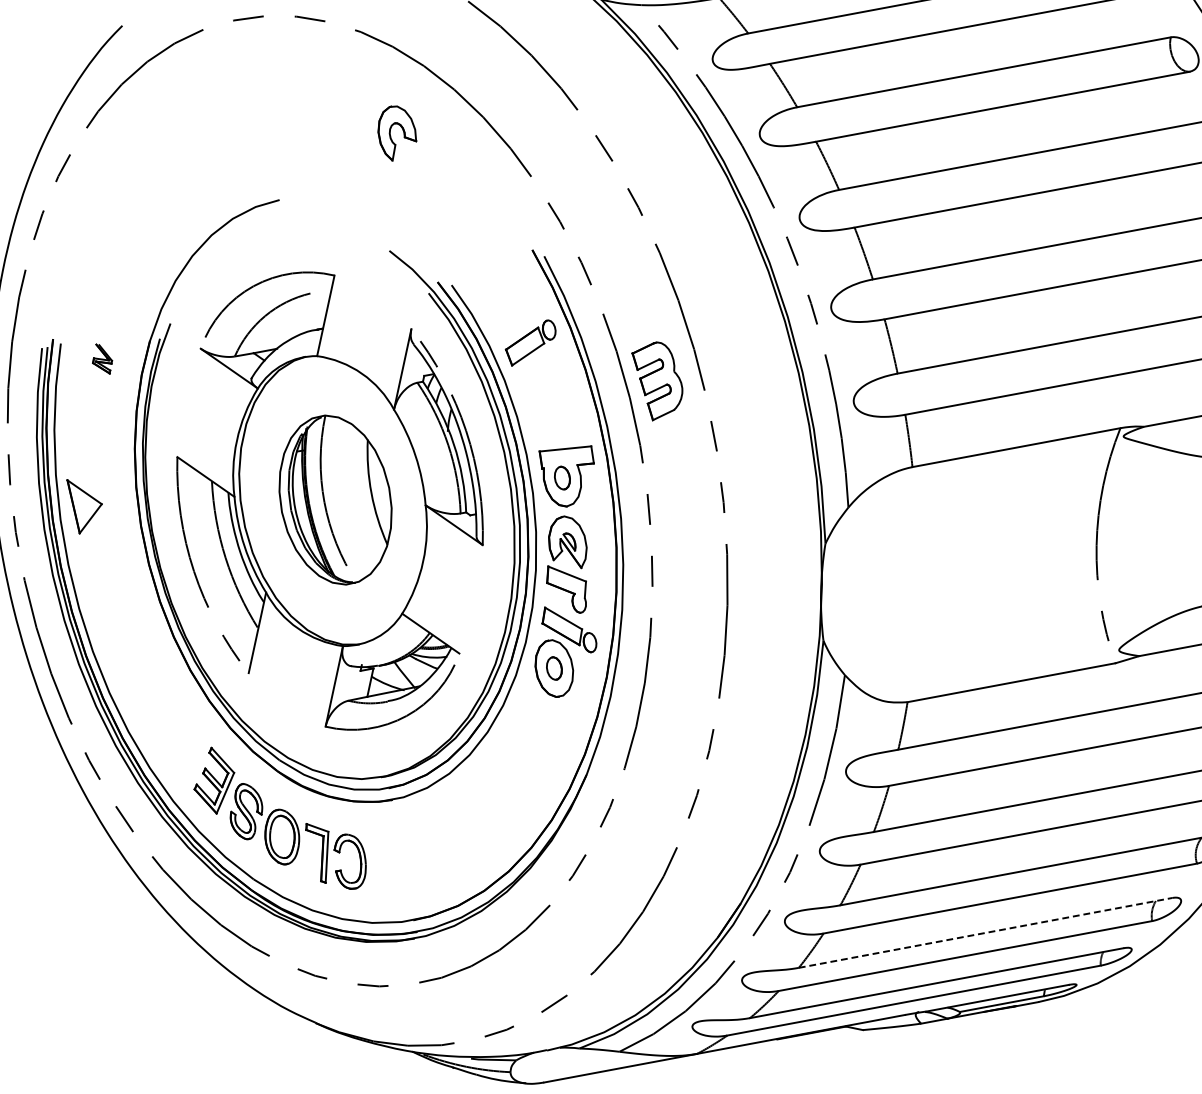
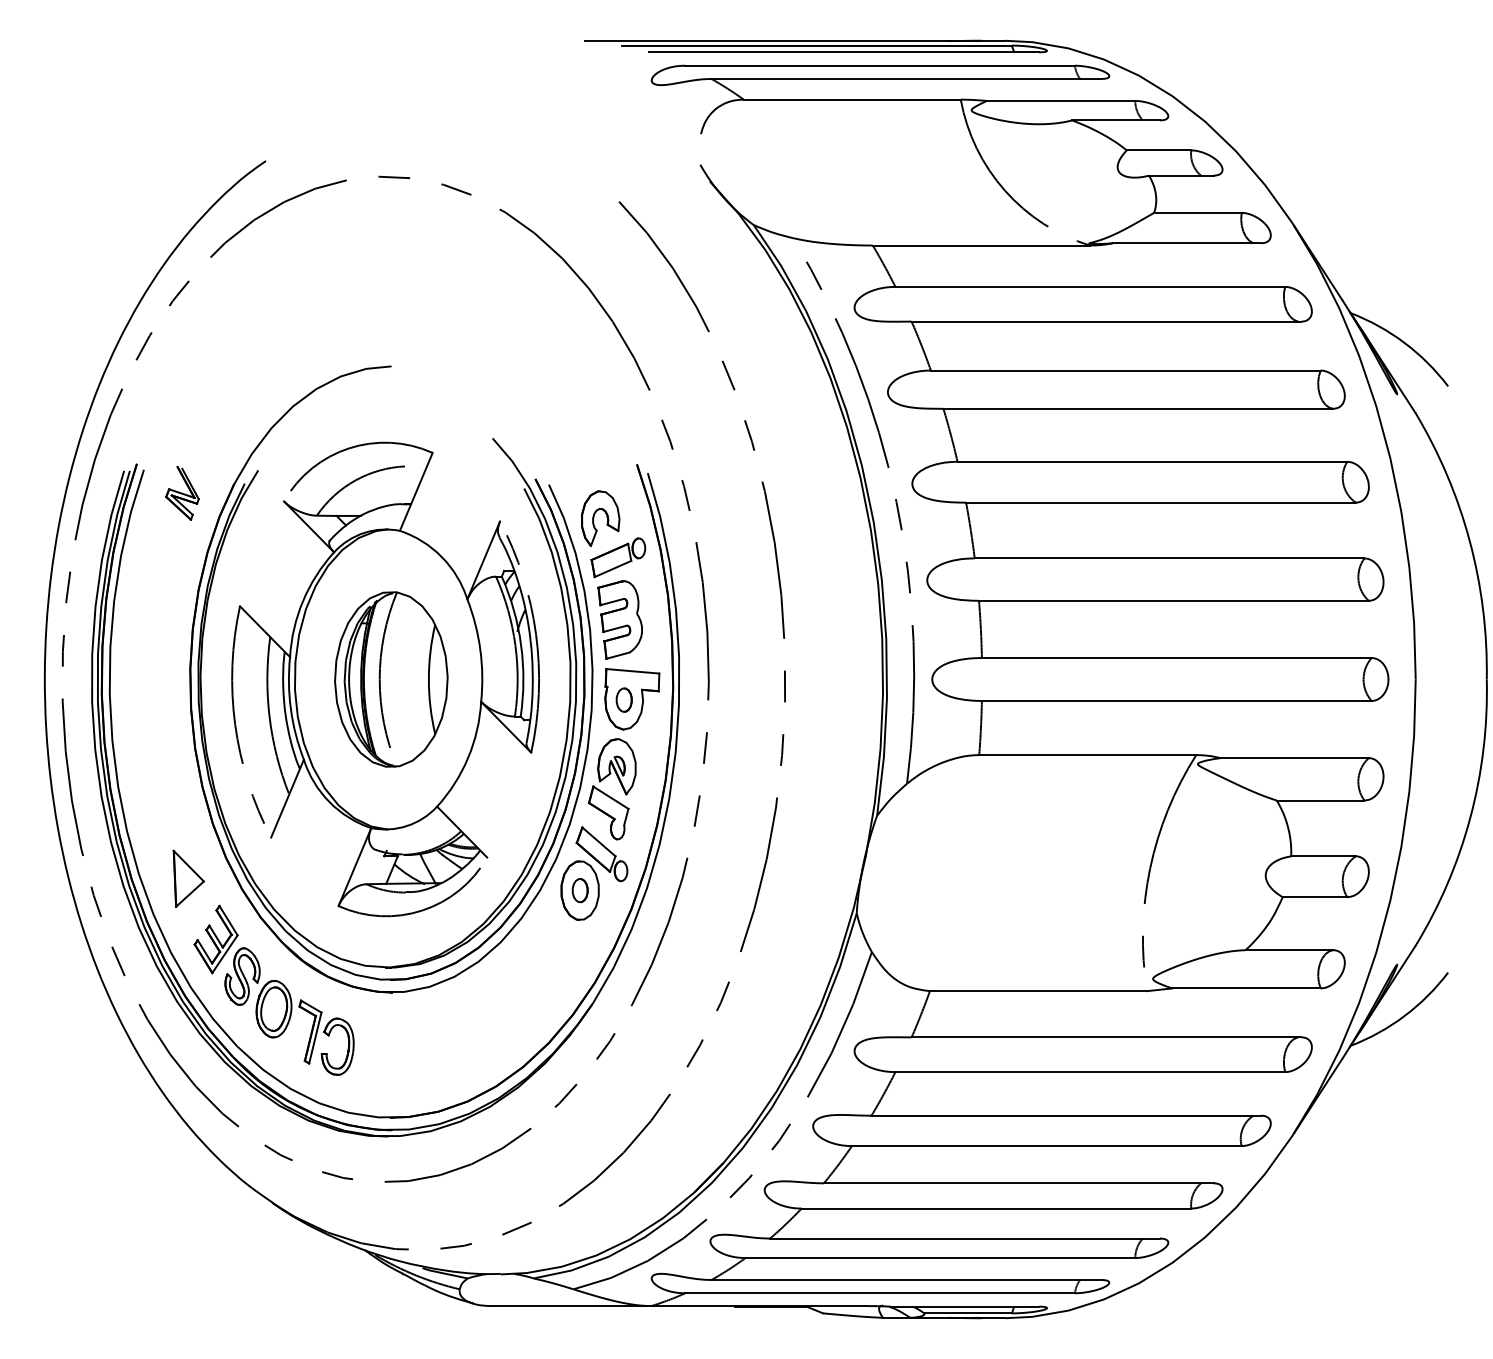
part: (390, 132) -> (594, 517), moved
part: (102, 359) -> (182, 493), size x1.67
part: (658, 380) -> (619, 619), moved
part: (86, 504) -> (188, 878), moved
line: (986, 932) -> (965, 1238), dashed -> solid

